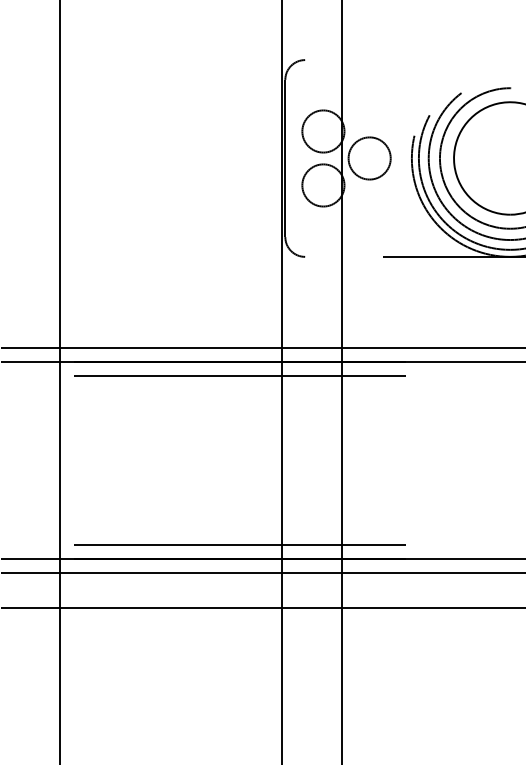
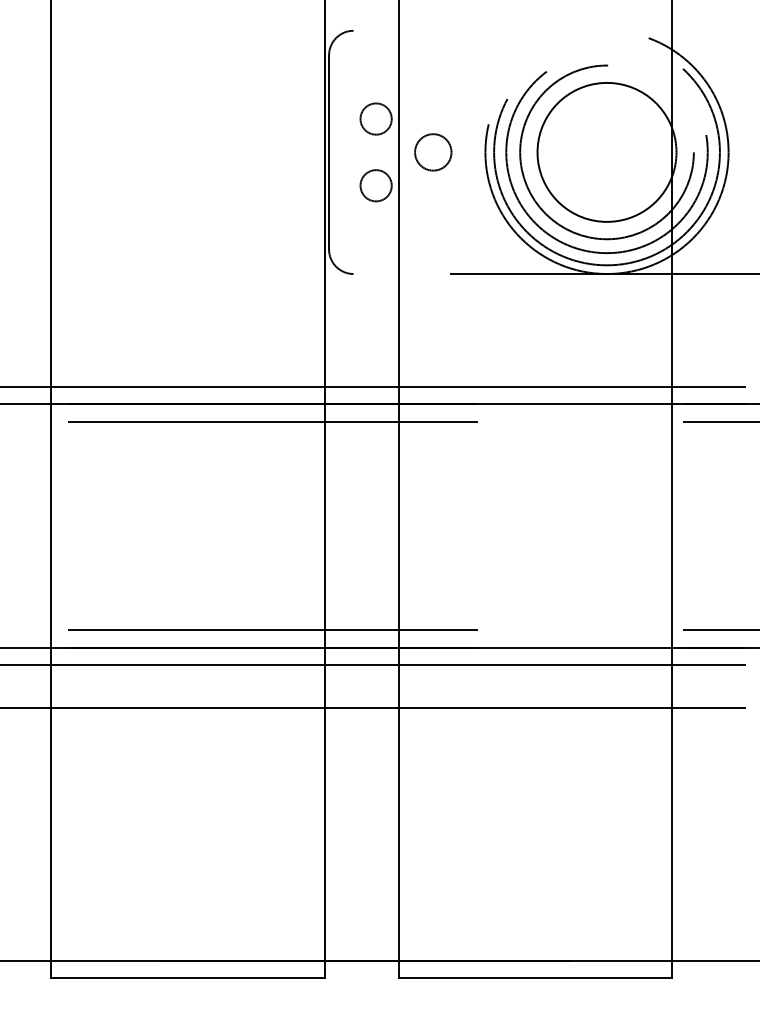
circle: (323, 131) -> (376, 119), size x0.6
circle: (369, 158) -> (433, 152), size x0.7
circle: (323, 185) -> (376, 185), size x0.6

